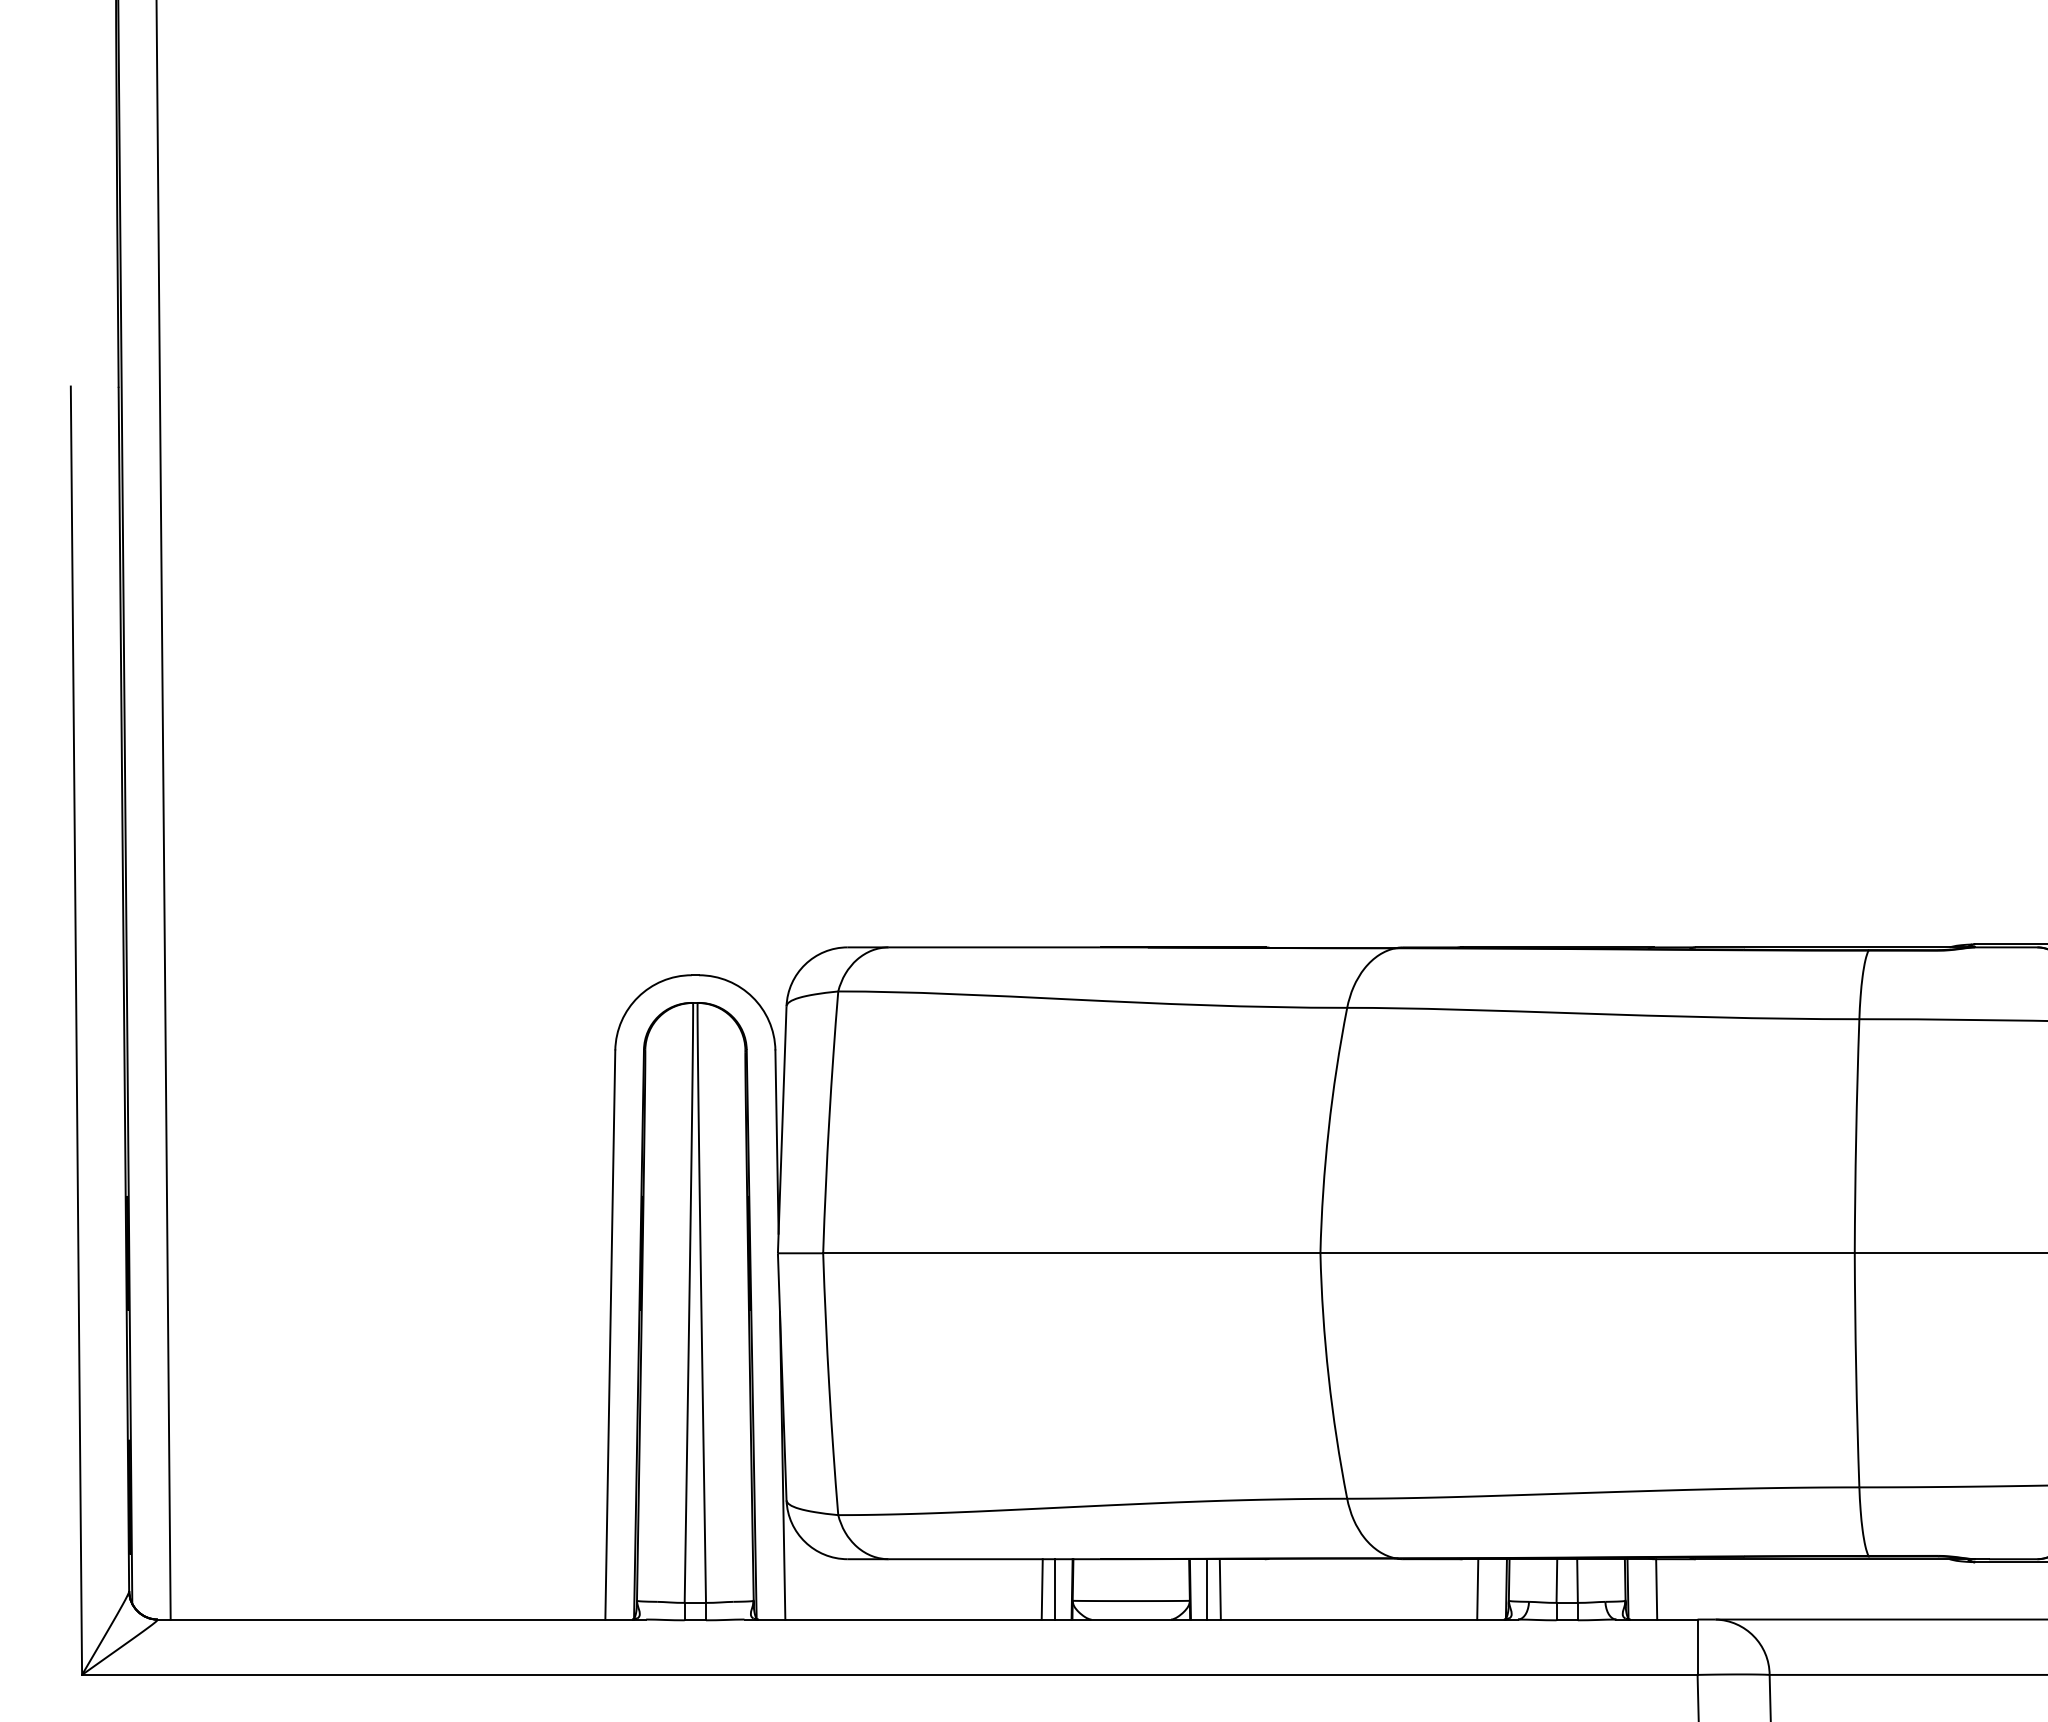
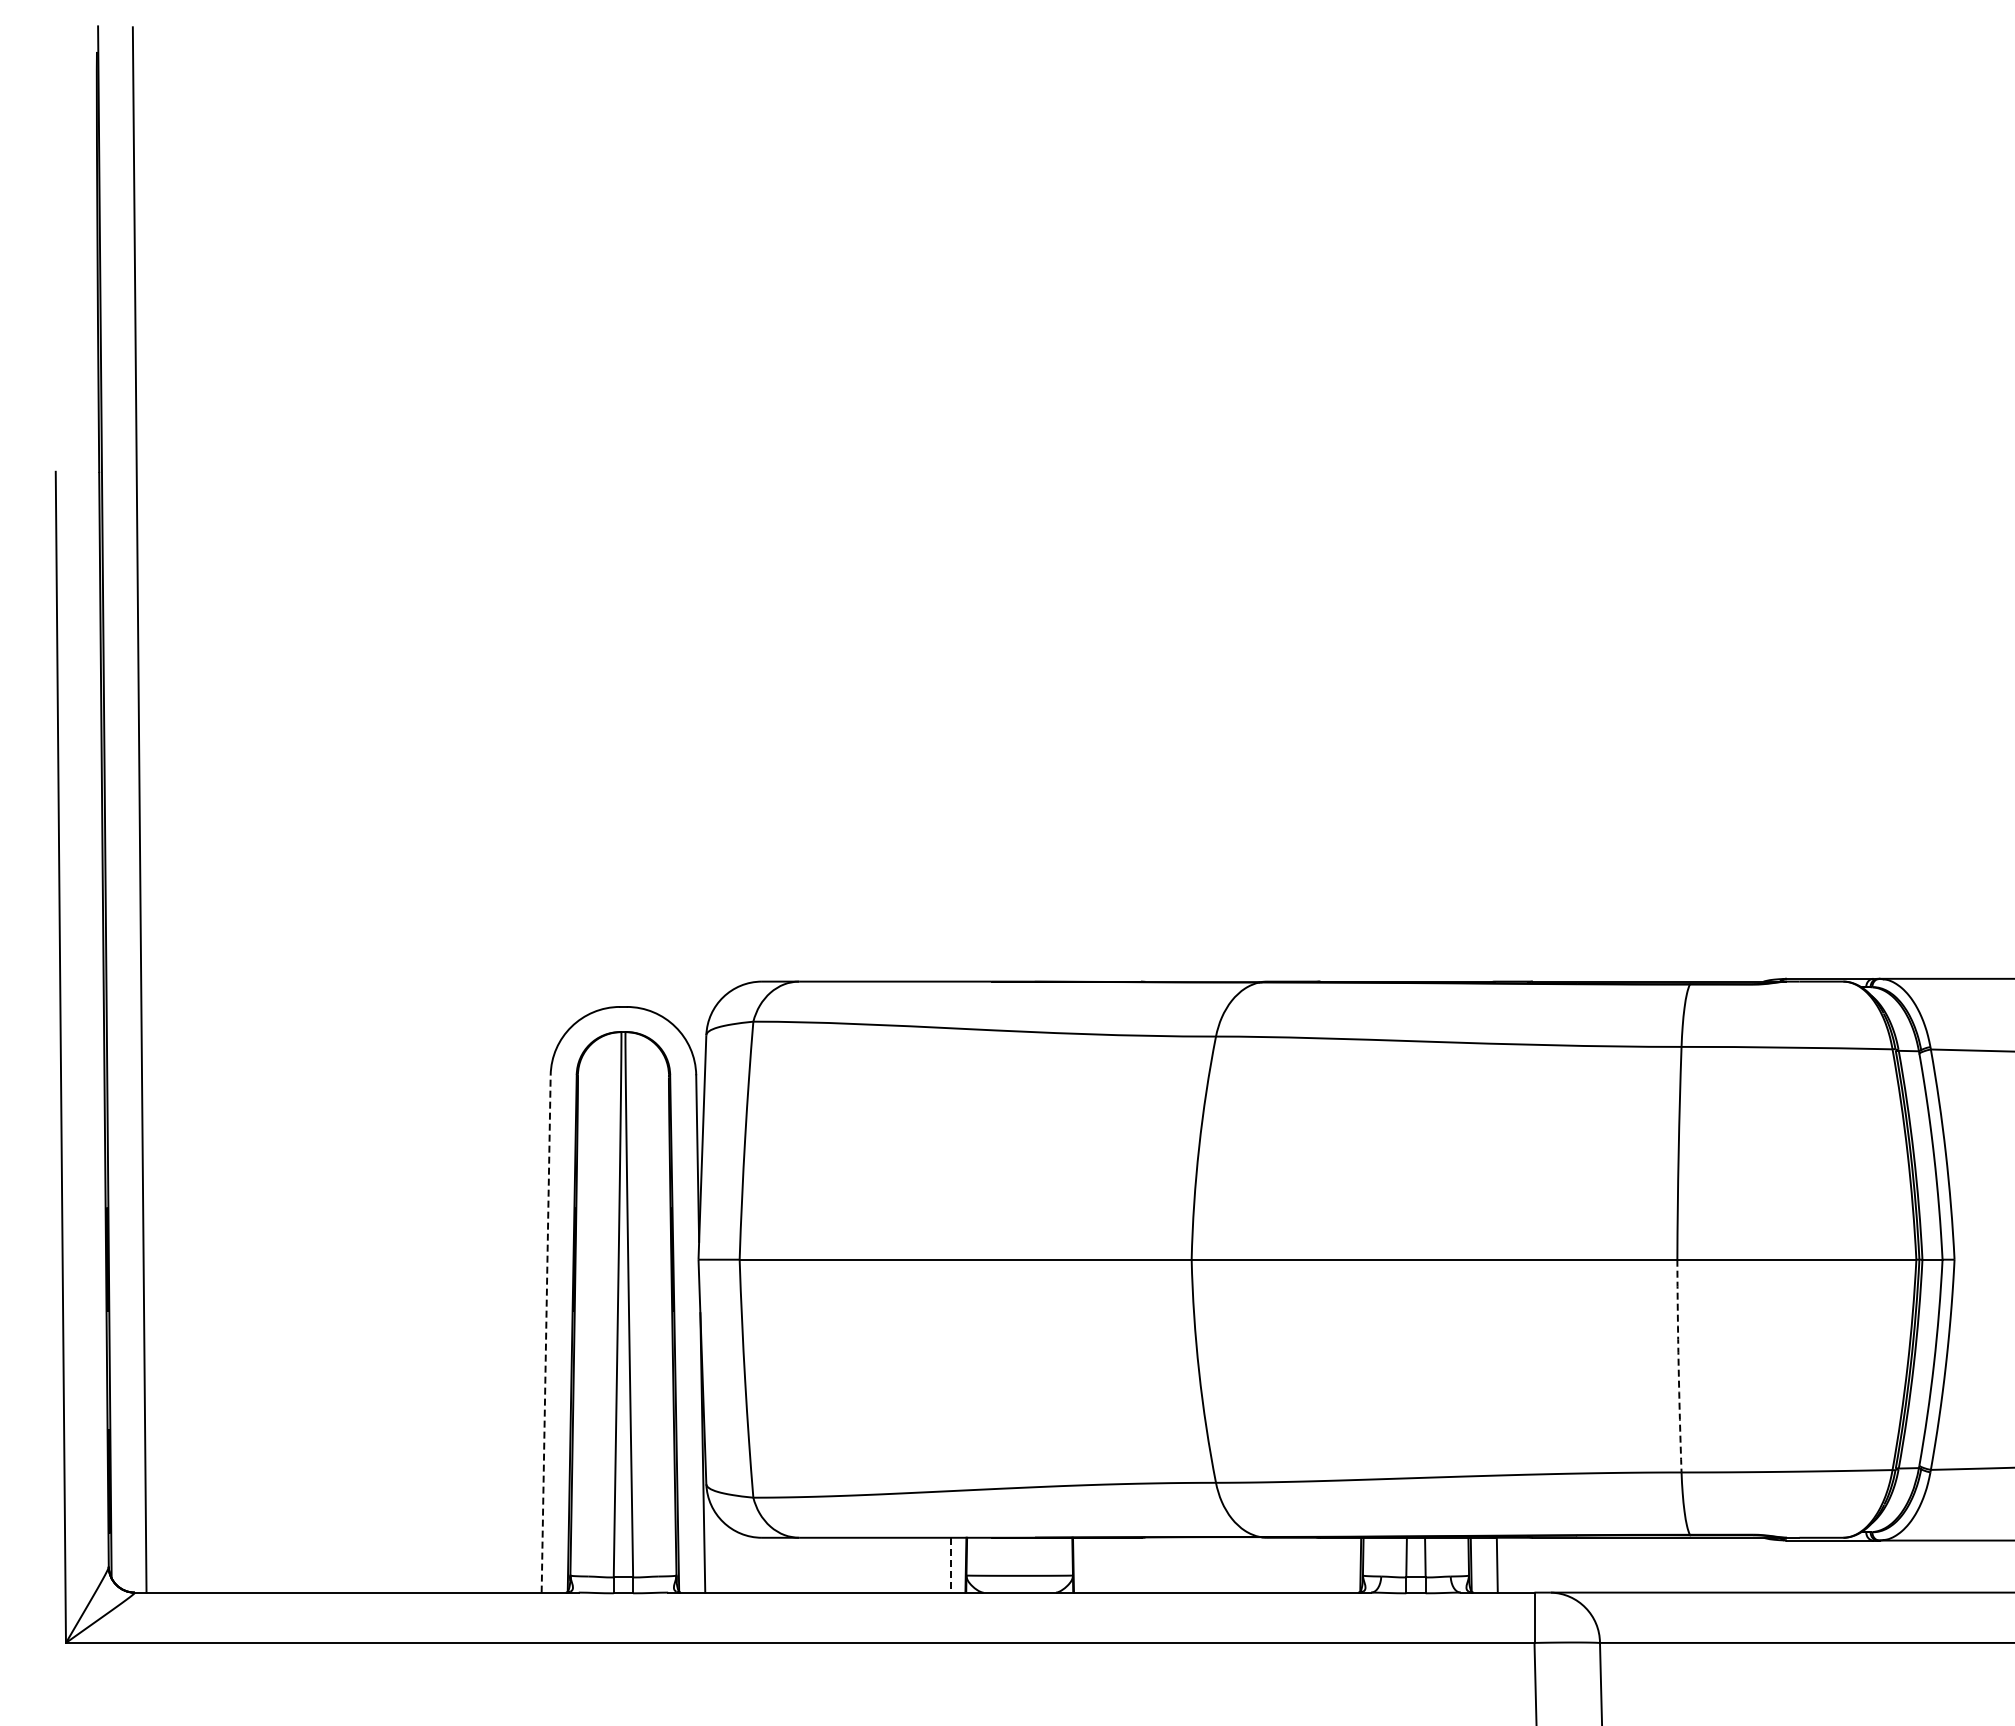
line: (610, 1334) -> (546, 1333), solid -> dashed
arc: (1856, 1370) -> (1678, 1366), solid -> dashed
line: (1041, 1588) -> (938, 1564), removed
line: (1206, 1588) -> (1088, 1564), removed
line: (1220, 1588) -> (1100, 1564), removed
line: (1477, 1588) -> (1334, 1564), removed
line: (1055, 1589) -> (950, 1565), solid -> dashed

